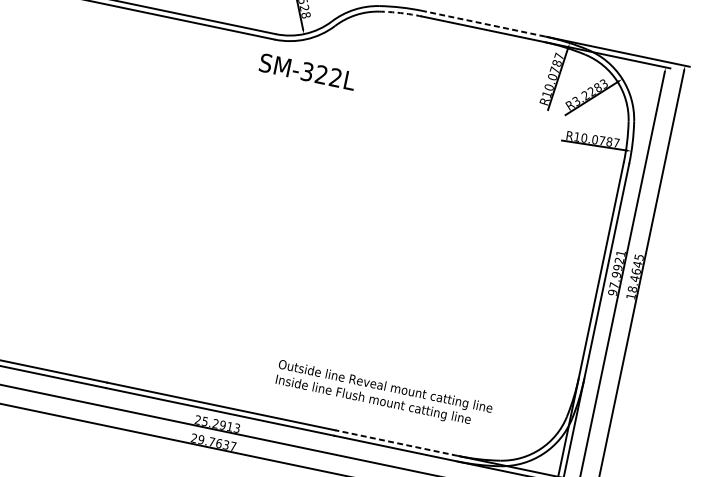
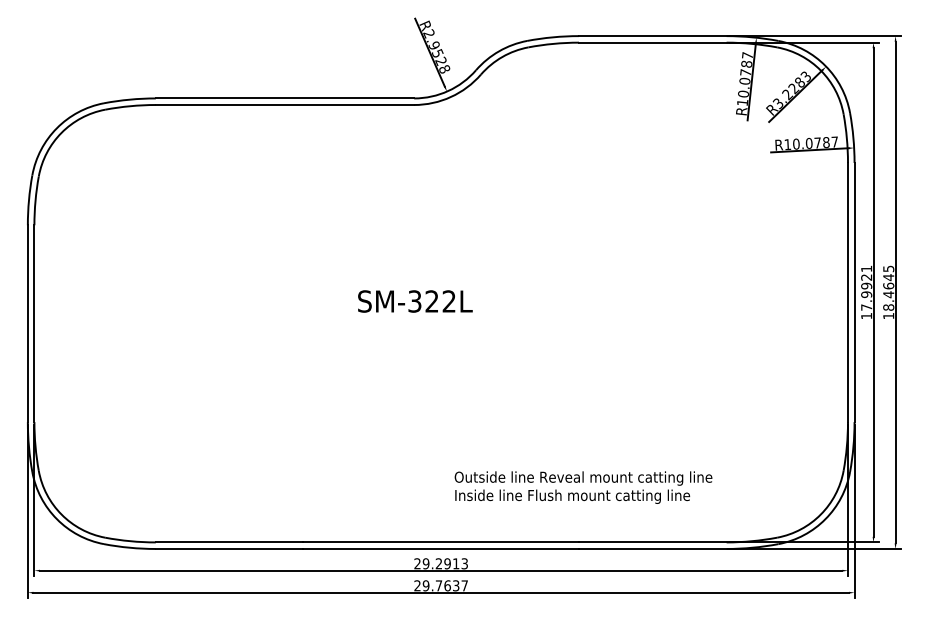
arc: (400, 12) -> (553, 43), dashed -> solid
line: (483, 24) -> (652, 36), dashed -> solid
text: (307, 72) -> (415, 301), moved
text: (612, 292) -> (866, 315), 97.9921 -> 17.9921
text: (383, 394) -> (583, 487), moved
text: (204, 421) -> (425, 563), 25.2913 -> 29.2913
line: (396, 443) -> (652, 542), dashed -> solid

